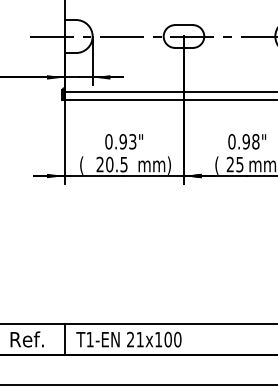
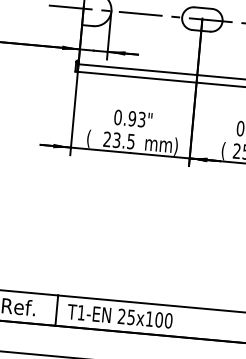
text: (109, 164) -> (116, 140), 20.5 -> 23.5
text: (139, 339) -> (130, 317), 21x100 -> 25x100

